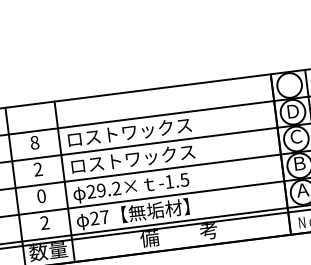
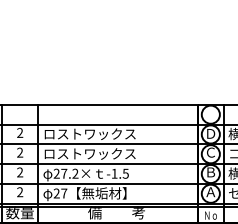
text: (35, 142) -> (20, 132), 8 -> 2
text: (101, 190) -> (64, 173), 29.2× -> 27.2×
text: (42, 196) -> (20, 172), 0 -> 2

